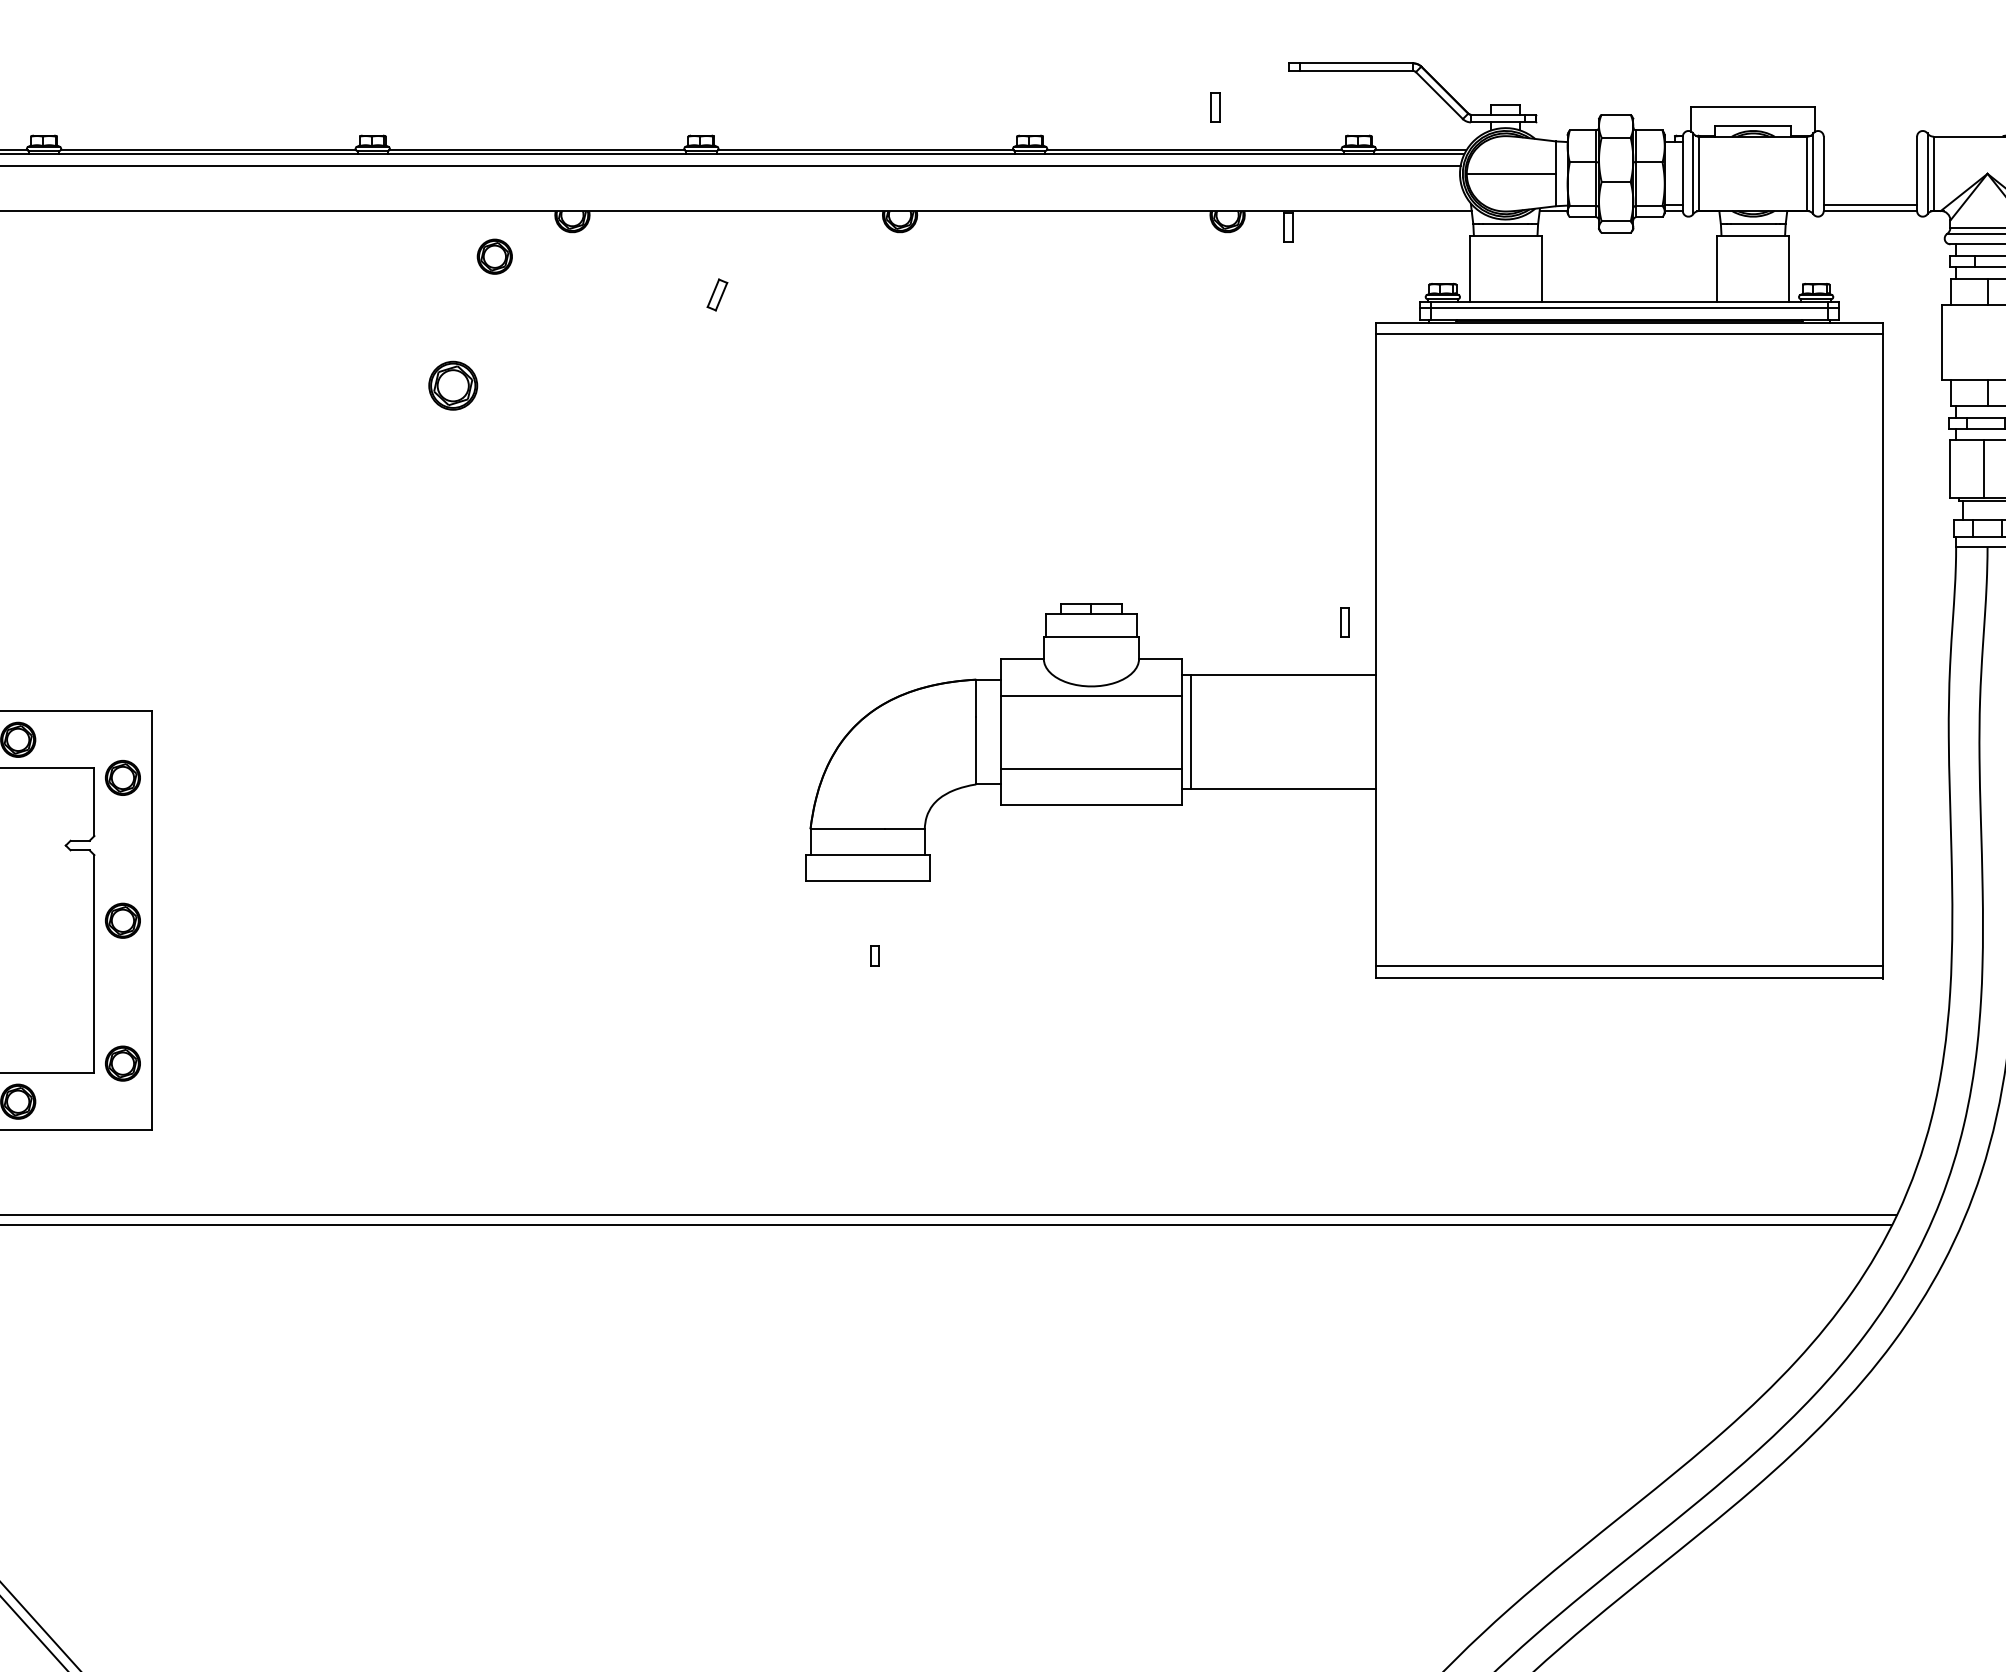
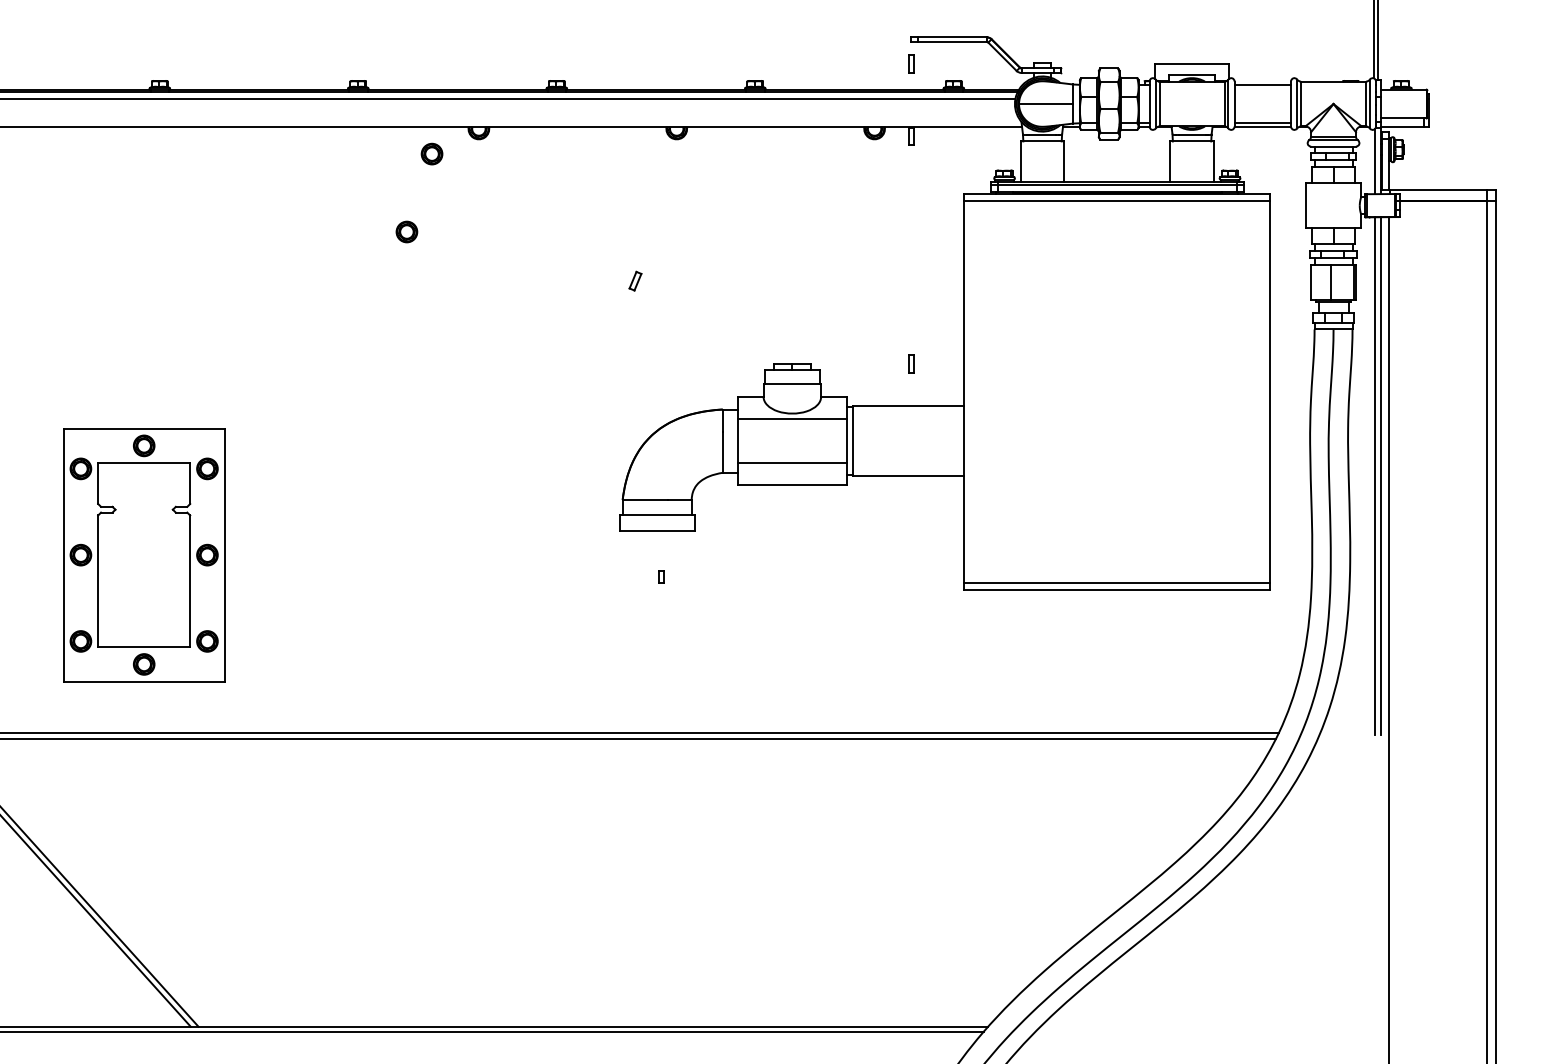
part: (1215, 106) -> (911, 63), moved
line: (1869, 143) -> (1262, 85), added
part: (717, 293) -> (635, 280), moved
part: (452, 384) -> (406, 231), size x0.71
part: (1345, 621) -> (911, 363), moved

